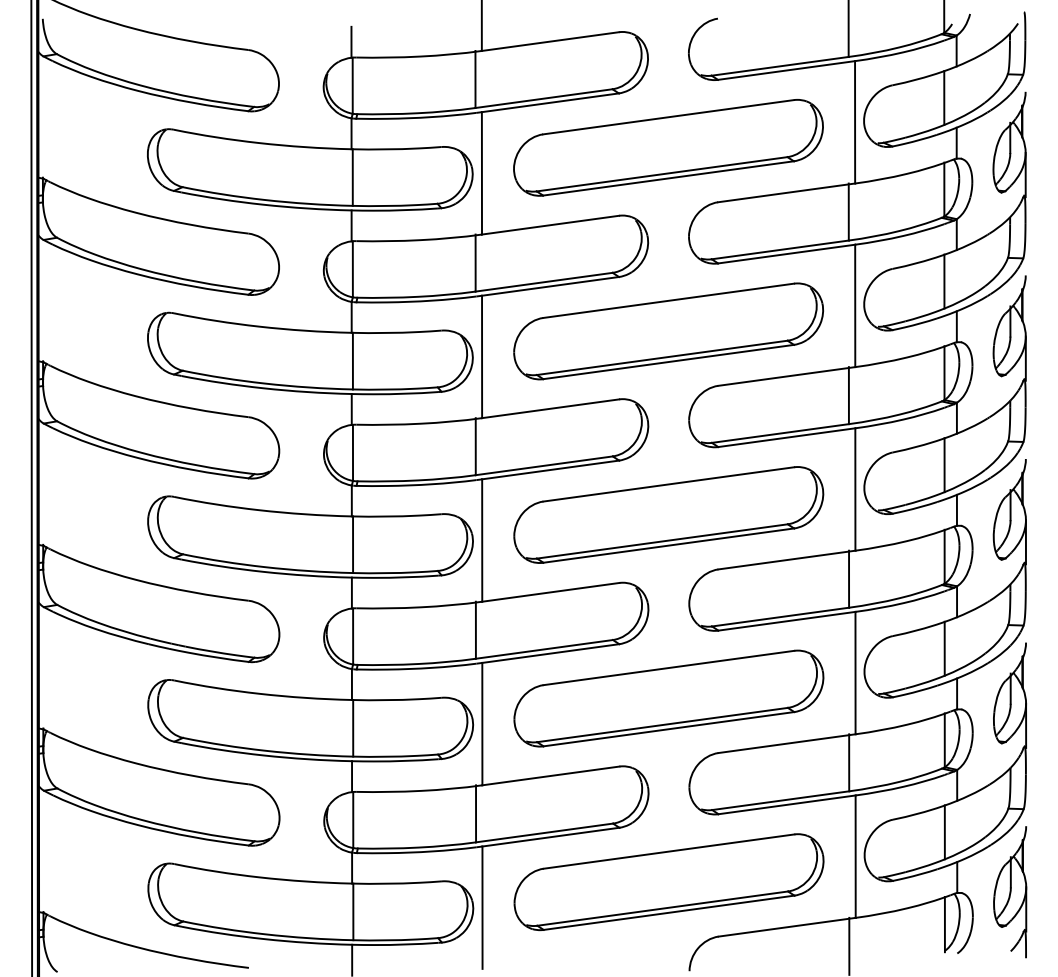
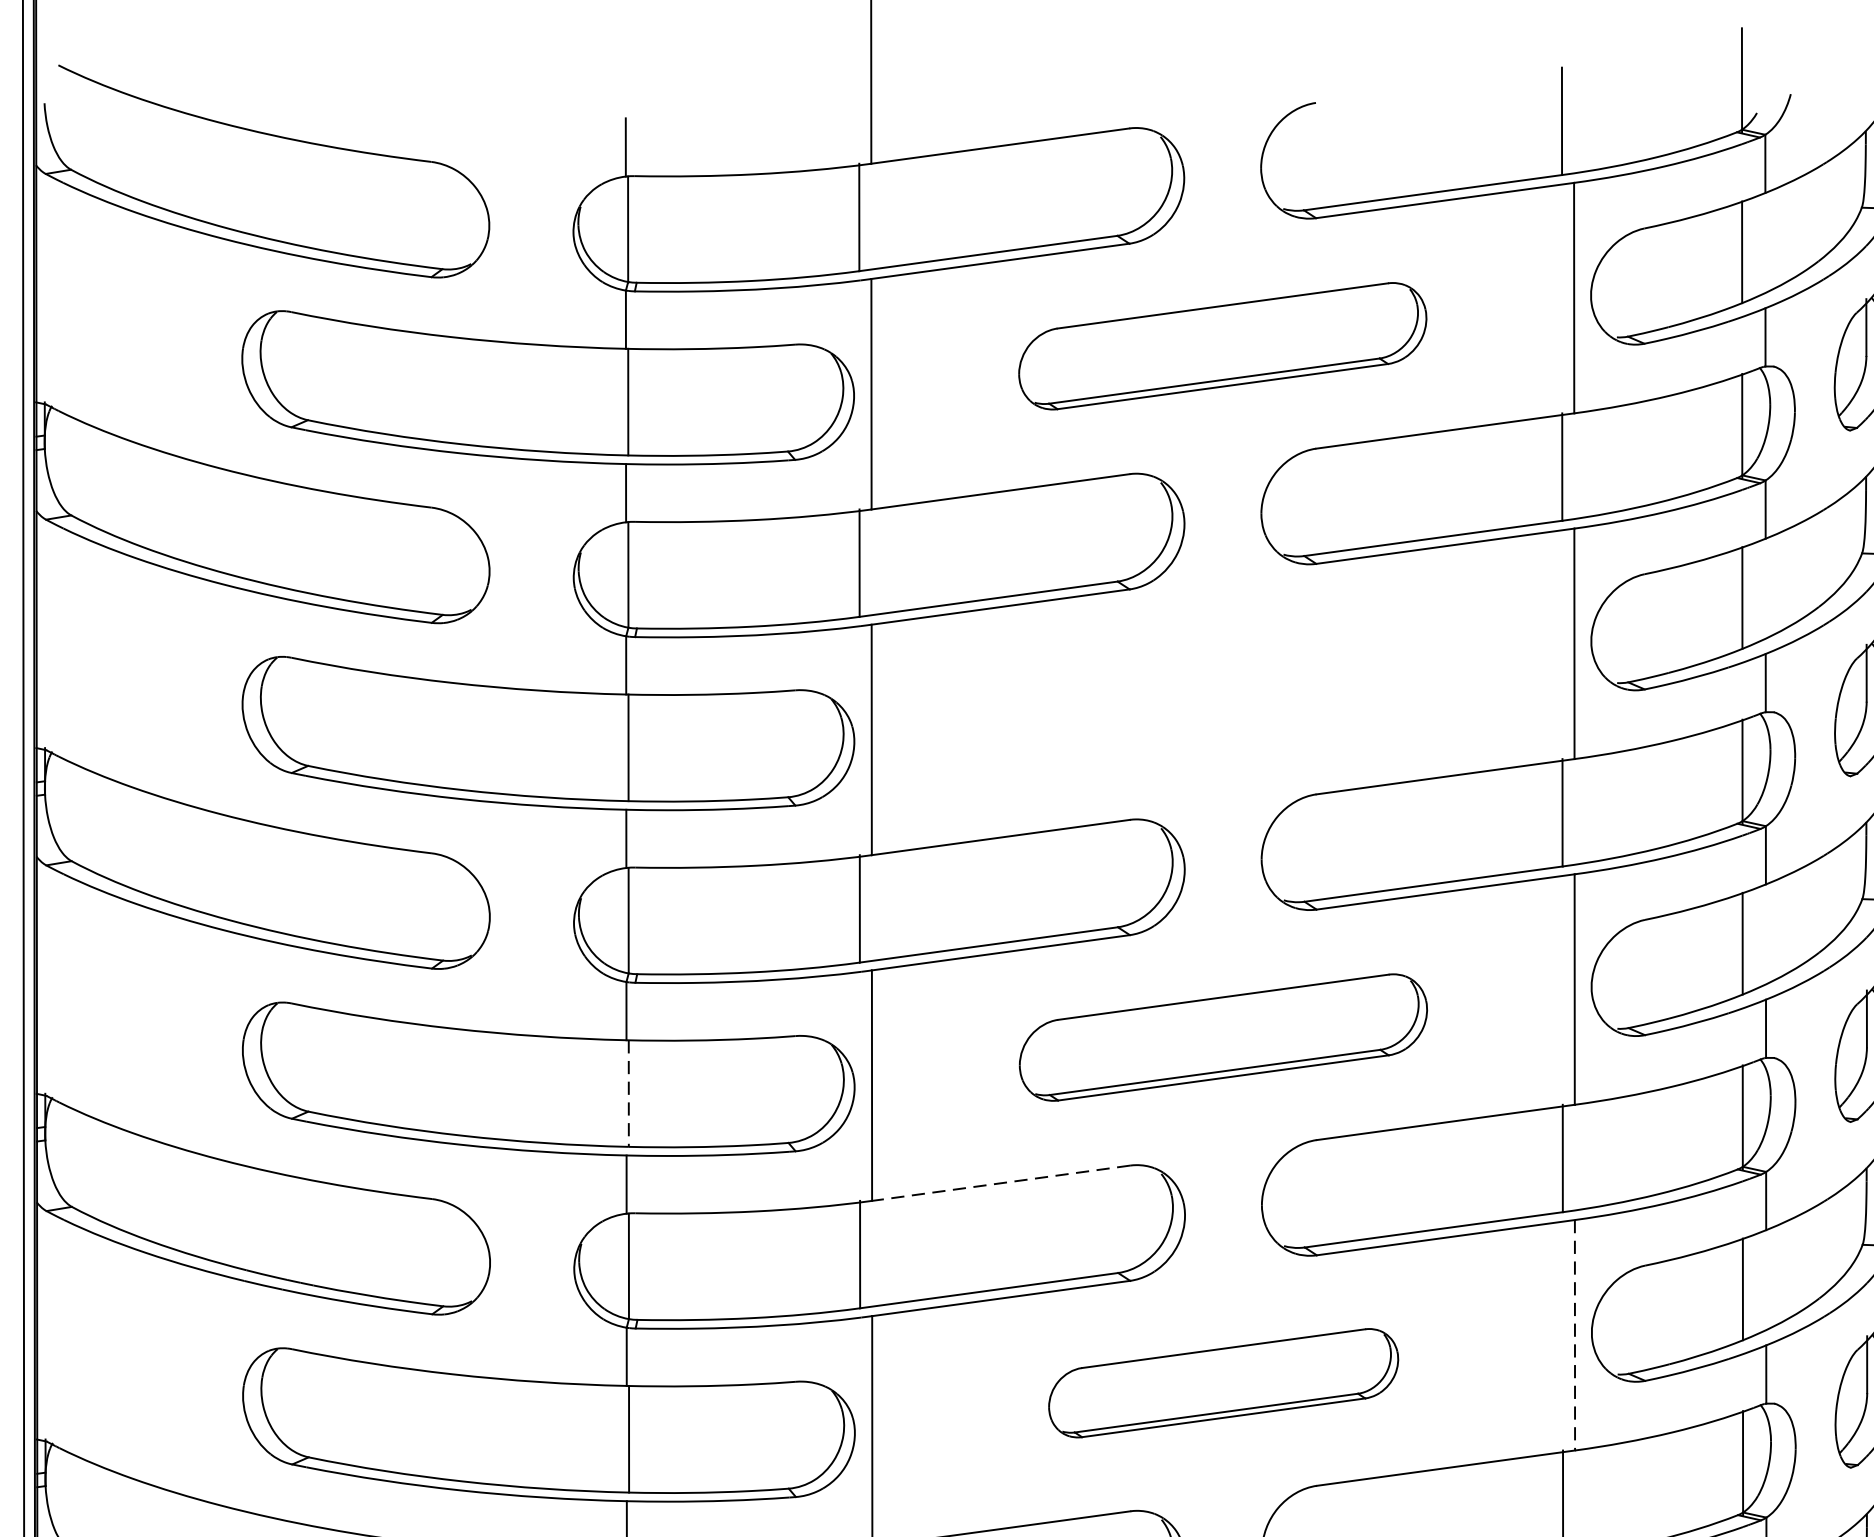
part: (668, 147) -> (1222, 345), size x0.7
part: (668, 331) -> (1222, 692), removed
part: (668, 514) -> (1222, 1036), size x0.7
line: (353, 545) -> (629, 1095), solid -> dashed
line: (550, 592) -> (1000, 1183), solid -> dashed
line: (855, 673) -> (1574, 1336), solid -> dashed
part: (668, 698) -> (1222, 1383), size x0.6

